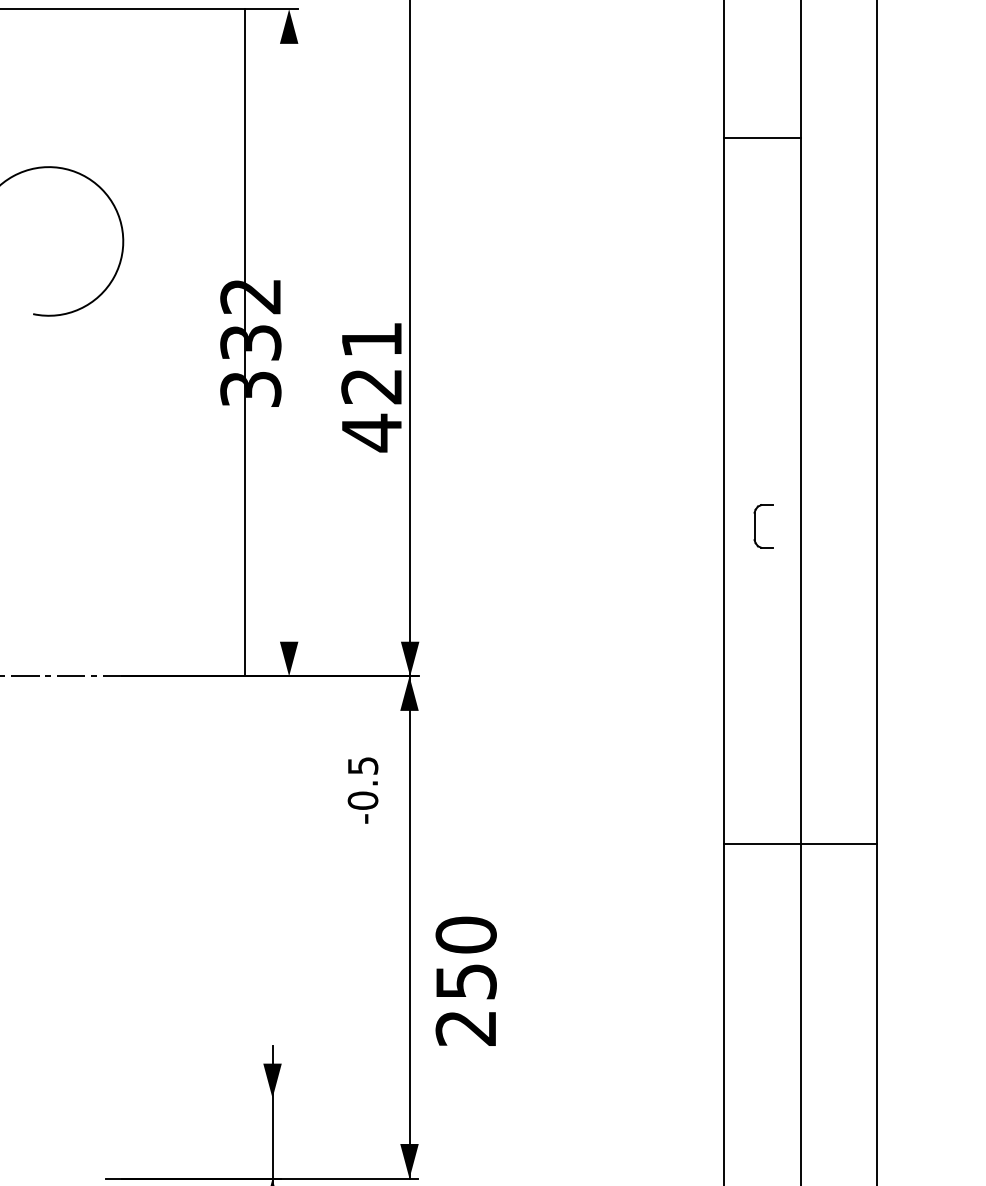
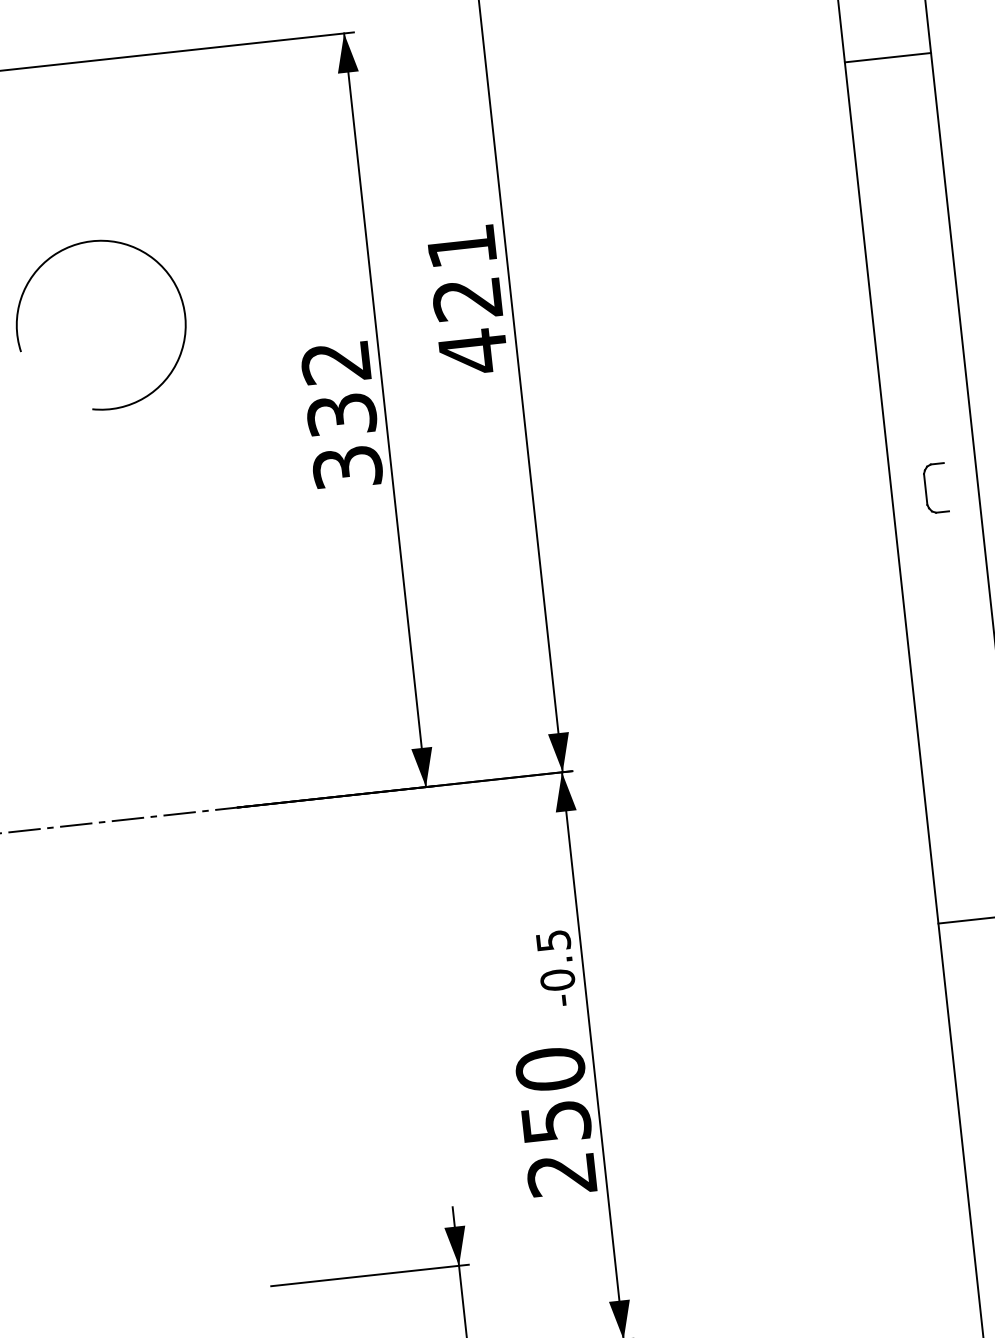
line: (762, 138) -> (887, 58), moved
line: (245, 342) -> (385, 409), moved
text: (371, 387) -> (467, 300), moved
part: (755, 526) -> (926, 489), moved
text: (362, 790) -> (555, 968), moved
text: (465, 980) -> (555, 1120), moved
line: (193, 1098) -> (369, 1275), added

